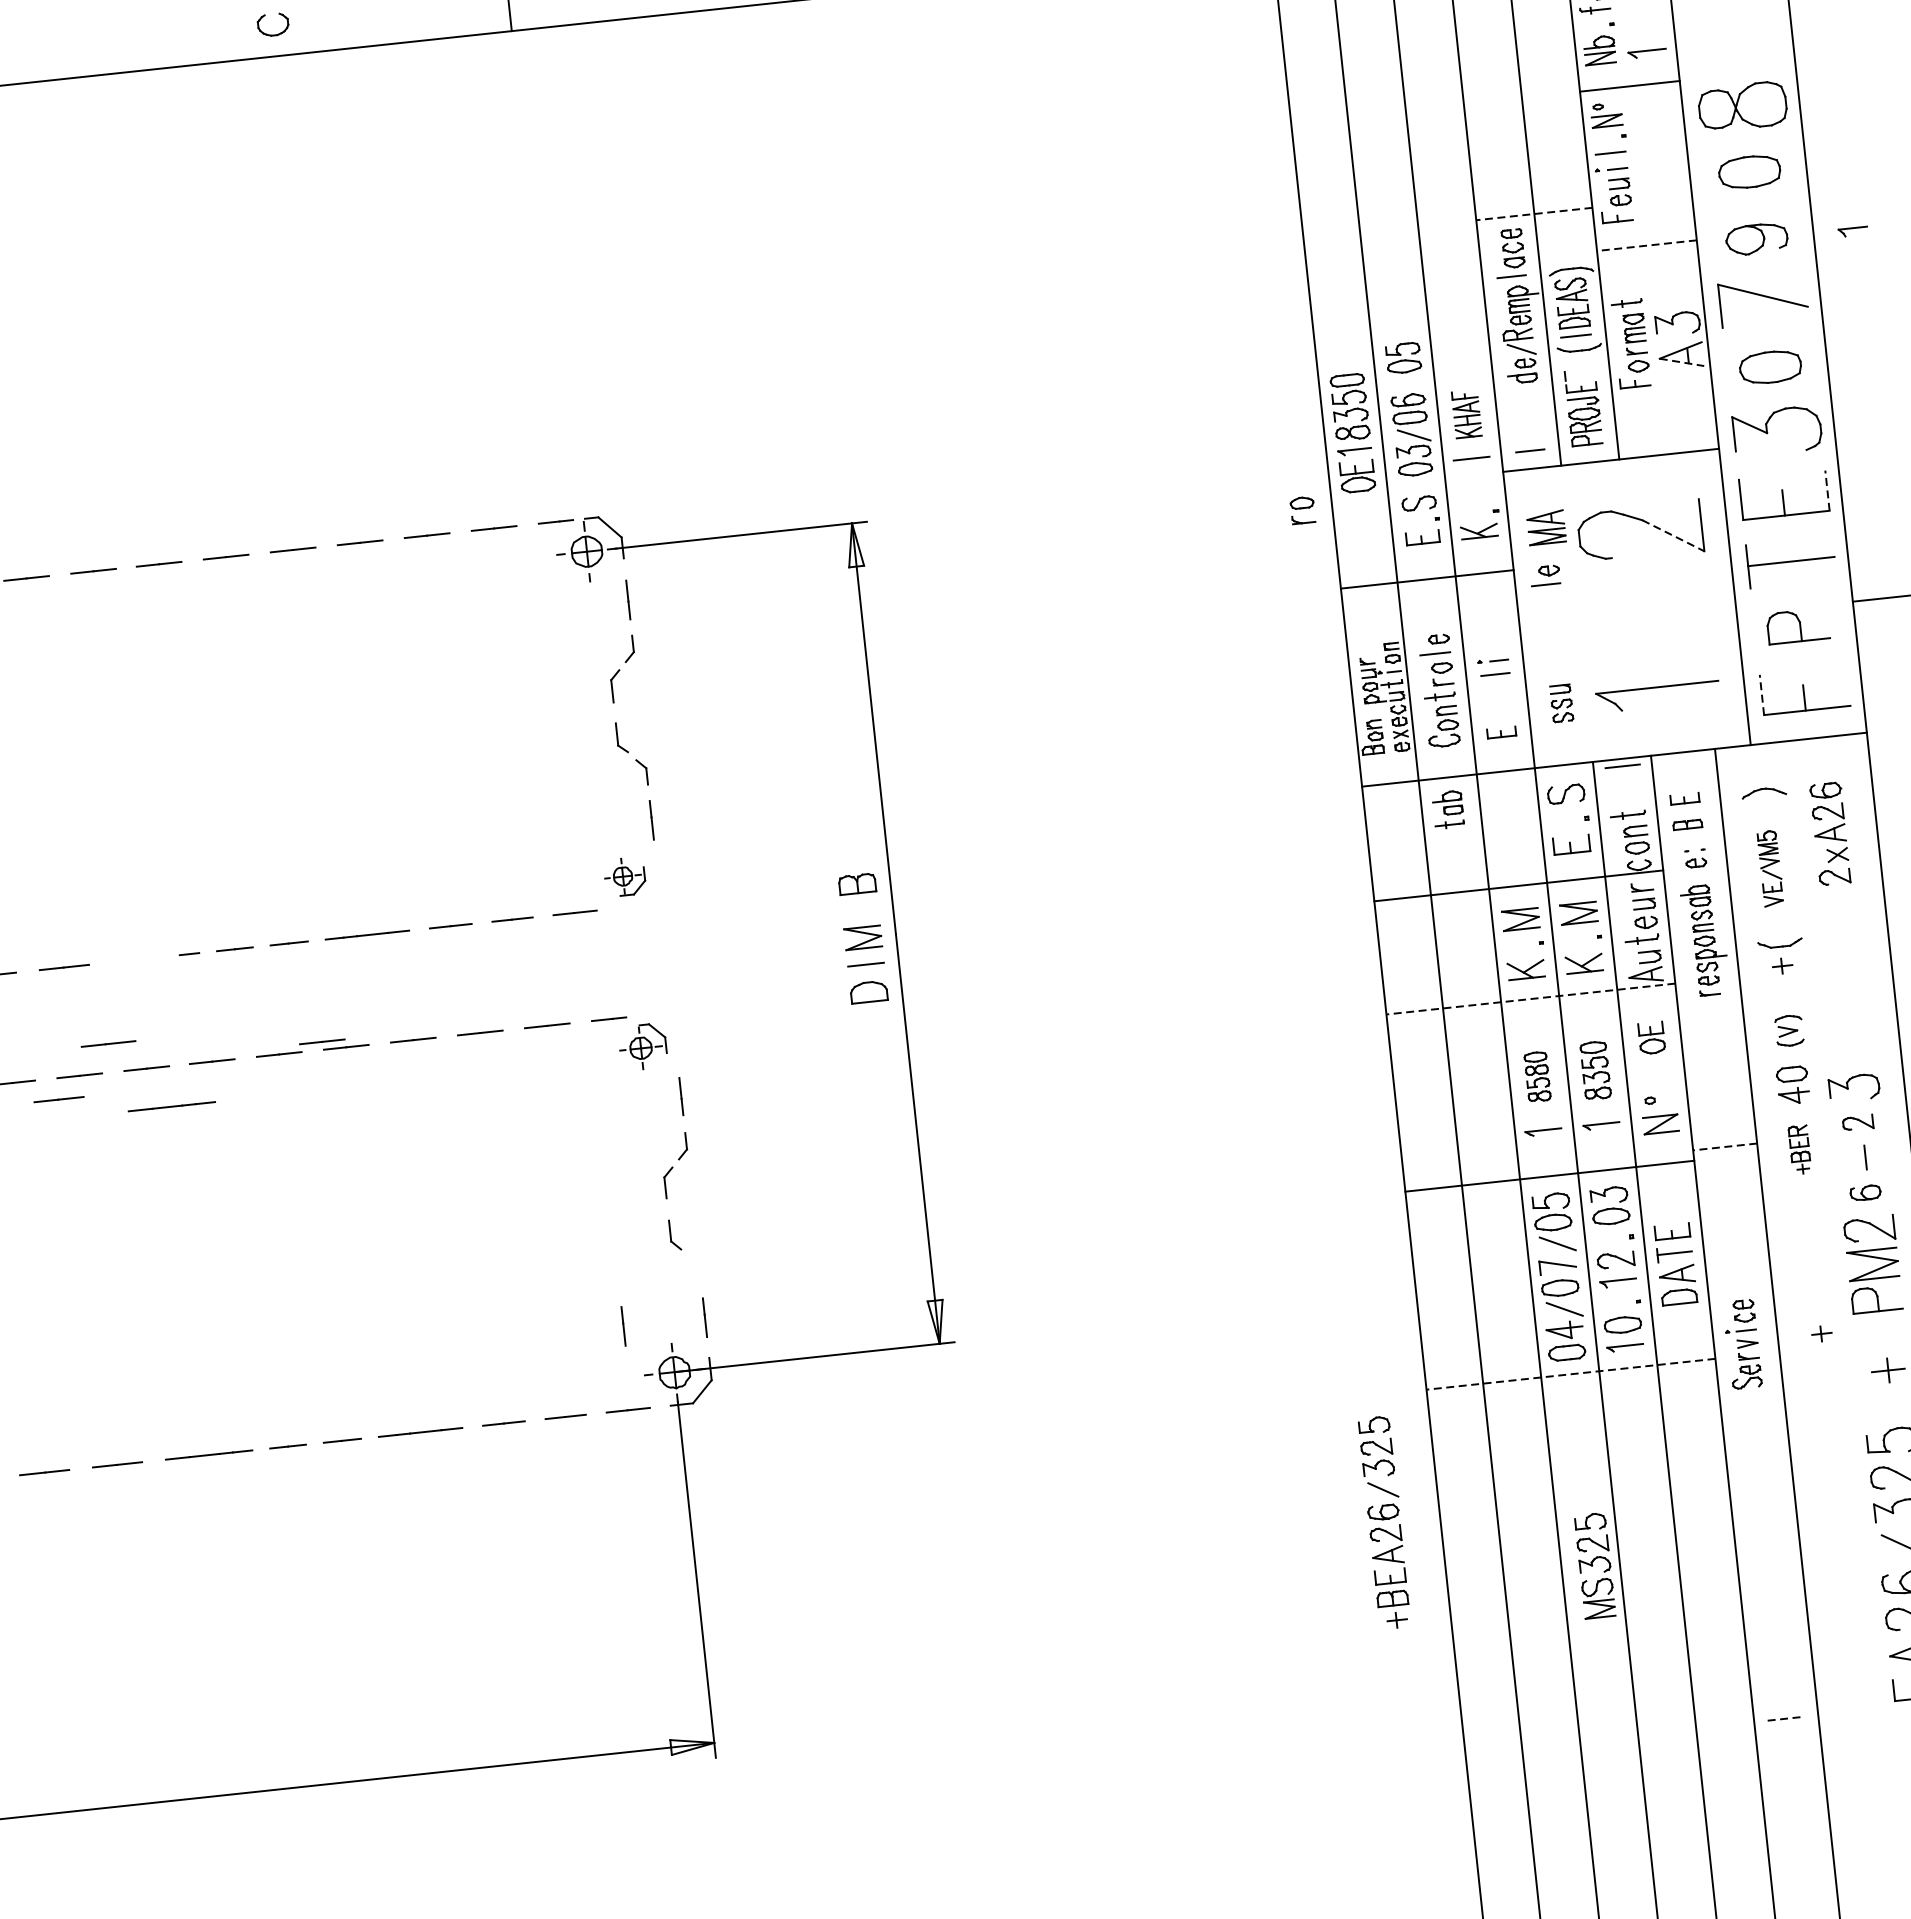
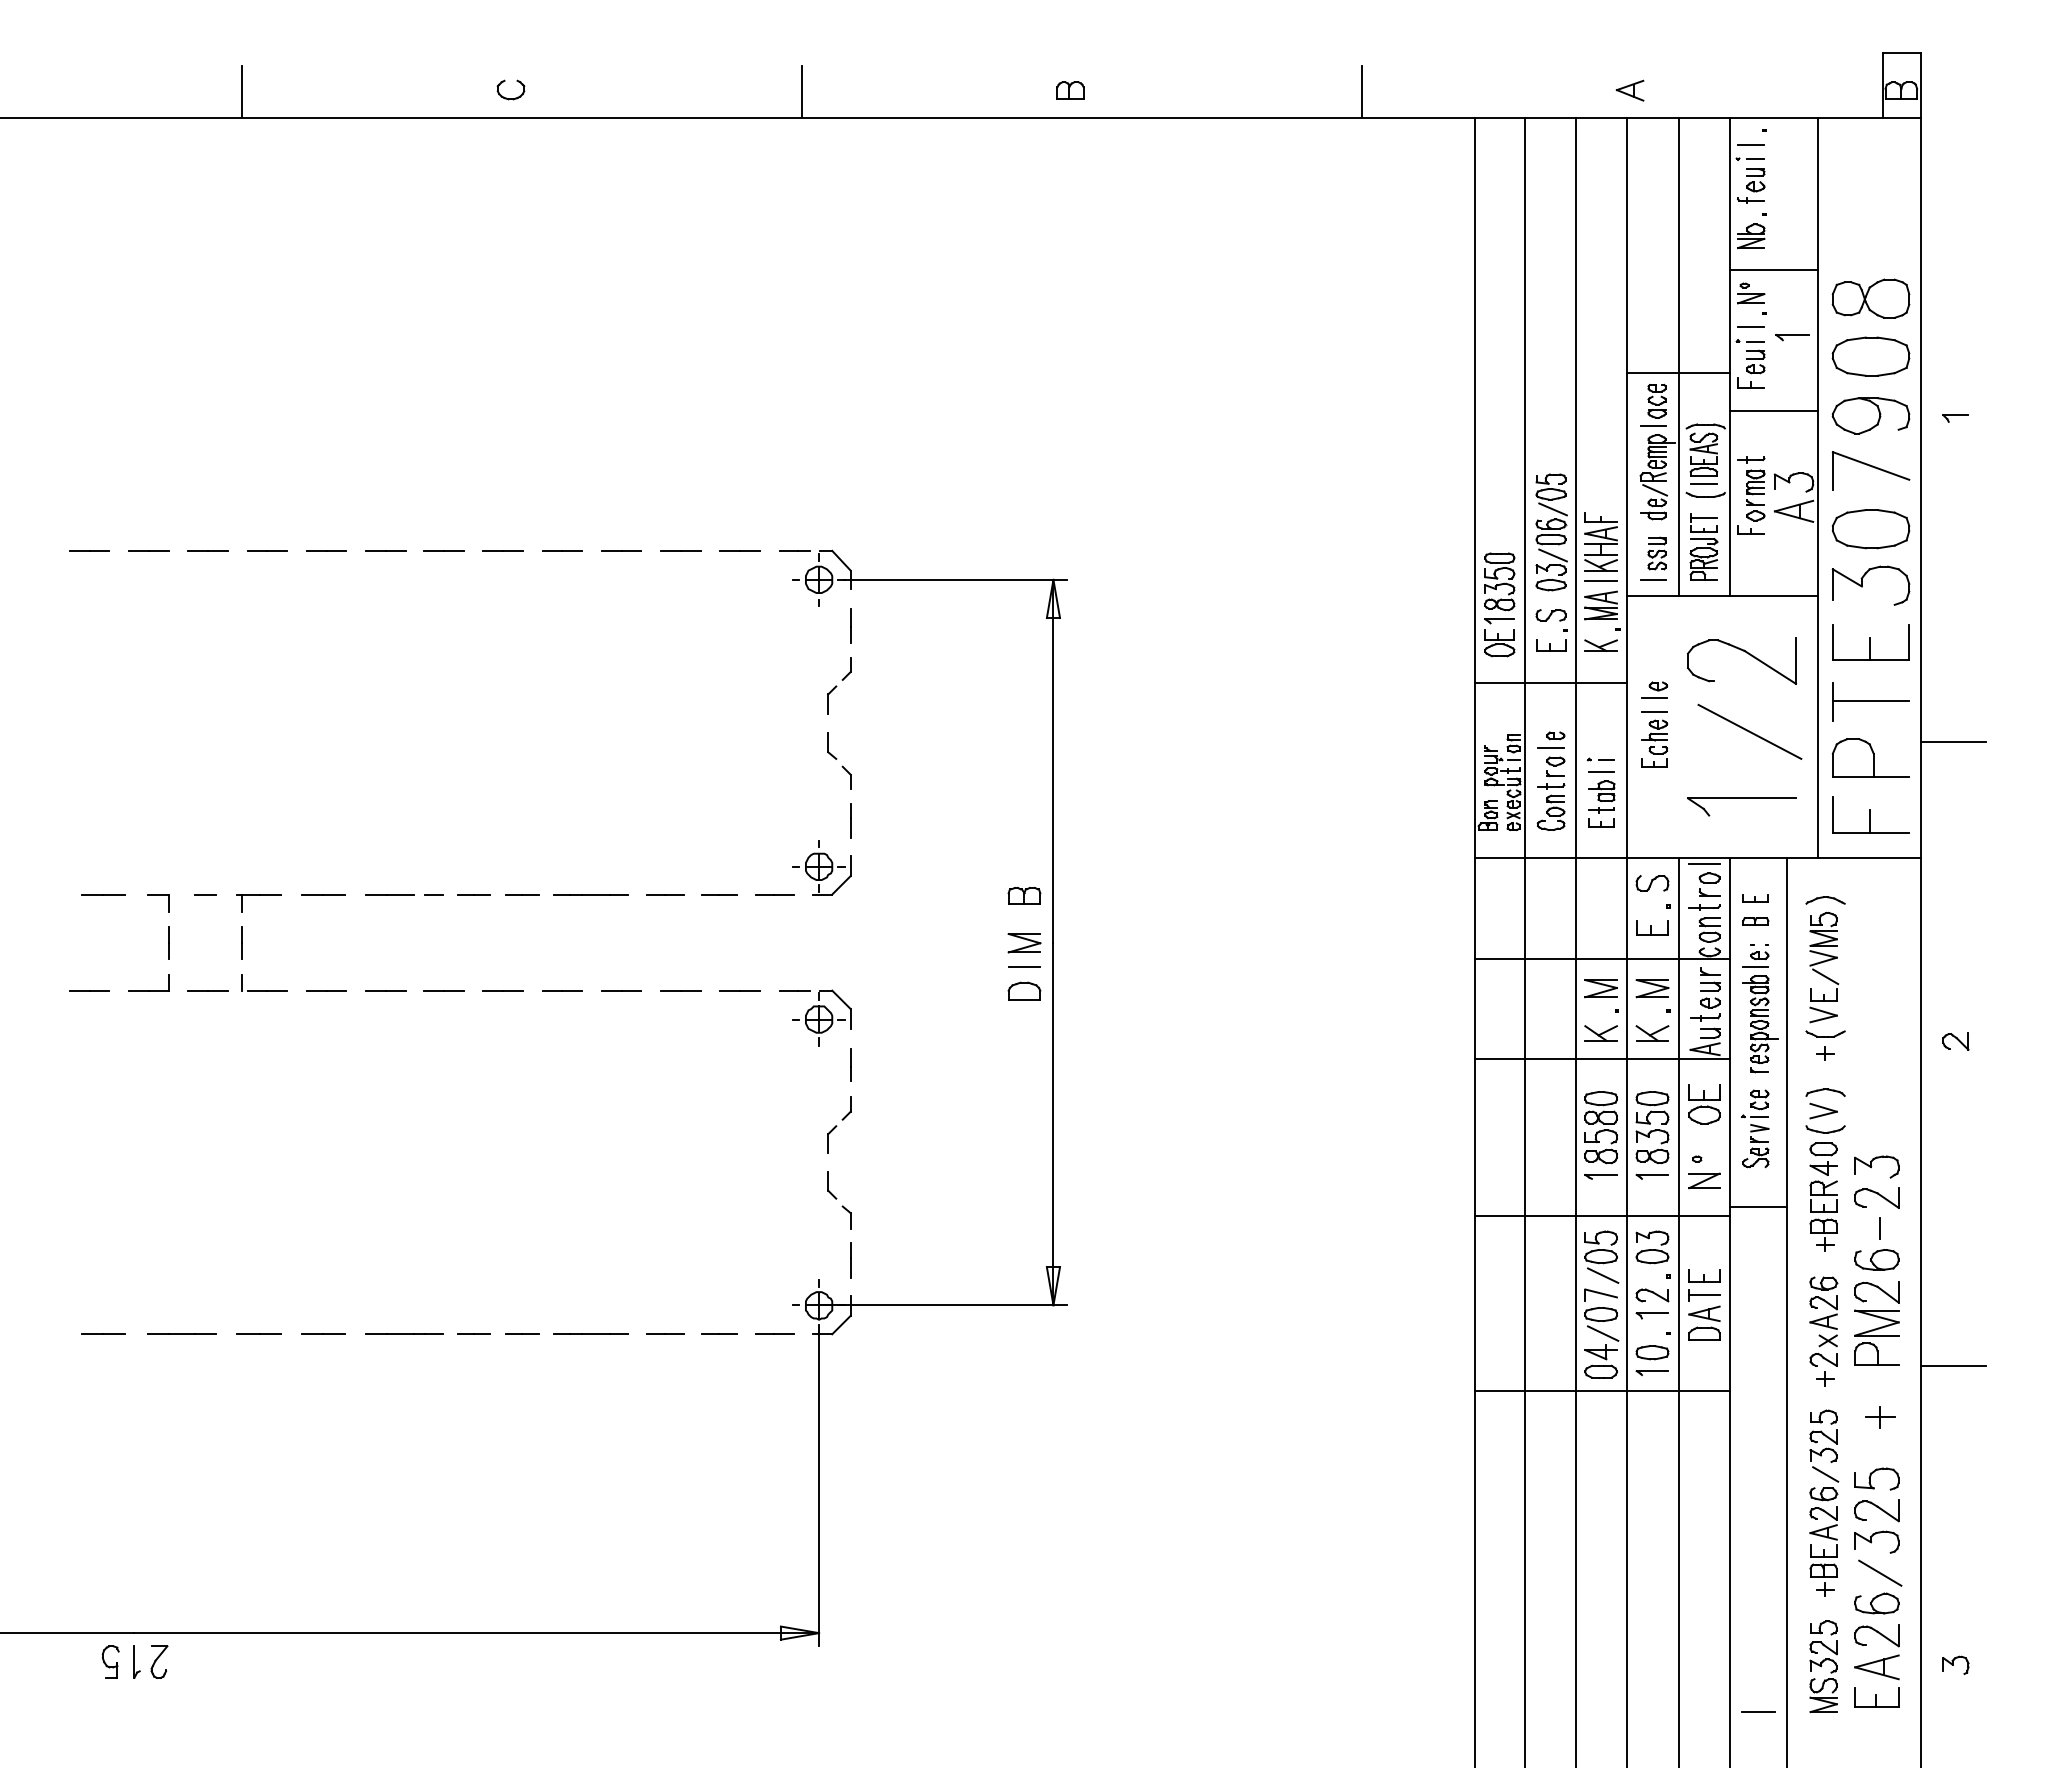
part: (269, 33) -> (506, 97), moved
part: (1647, 53) -> (1792, 337), moved
part: (1749, 172) -> (1870, 356), size x1.43
line: (1534, 214) -> (1678, 373), dashed -> solid
part: (1756, 238) -> (1870, 415), size x1.43
line: (1646, 245) -> (1773, 411), dashed -> solid
line: (1682, 362) -> (1794, 516), dashed -> solid
part: (1770, 367) -> (1870, 529), size x1.43
line: (1579, 374) -> (1703, 517), added
line: (1407, 383) -> (1552, 509), added
part: (1466, 413) -> (1600, 541), size x1.43
part: (1352, 432) -> (1499, 604), moved
line: (1827, 490) -> (1909, 642), dashed -> solid
part: (1302, 510) -> (1709, 884), moved
part: (1545, 527) -> (1600, 605), moved
line: (1673, 535) -> (1770, 667), dashed -> solid
line: (1657, 610) -> (1749, 731), added
part: (1797, 625) -> (1870, 757), size x1.43
part: (1551, 631) -> (1654, 739), added
line: (1761, 694) -> (1832, 814), dashed -> solid
part: (1561, 703) -> (1656, 553), moved
part: (1447, 809) -> (1601, 796), moved
part: (1830, 833) -> (1823, 1321), moved
part: (1770, 868) -> (1824, 967), size x1.67
line: (1692, 875) -> (1755, 966), added
part: (624, 876) -> (821, 867), size x1.67
line: (1530, 999) -> (1602, 1059), dashed -> solid
part: (1789, 1030) -> (1825, 1110), size x1.67
part: (1651, 1038) -> (1704, 1104), size x1.43
line: (321, 1041) -> (541, 983), removed
line: (108, 1044) -> (389, 894), moved
part: (642, 1046) -> (821, 1017), size x1.43
part: (1595, 1070) -> (1652, 1127), size x1.43
part: (1536, 1076) -> (1600, 1127), size x1.67
line: (59, 1099) -> (306, 1009), removed
line: (171, 1105) -> (404, 1025), removed
part: (1857, 1122) -> (1876, 1197), size x1.67
line: (1724, 1147) -> (1757, 1206), dashed -> solid
part: (1799, 1149) -> (1823, 1215), size x1.67
part: (1865, 1192) -> (1876, 1259), size x1.67
part: (695, 1269) -> (846, 1217), added
line: (623, 1326) -> (778, 1260), removed
part: (1742, 1344) -> (1755, 1128), moved
line: (1570, 1373) -> (1602, 1390), dashed -> solid
part: (1385, 1521) -> (1824, 1502), moved
part: (1594, 1565) -> (1823, 1666), moved
line: (1786, 1719) -> (1758, 1712), dashed -> solid

